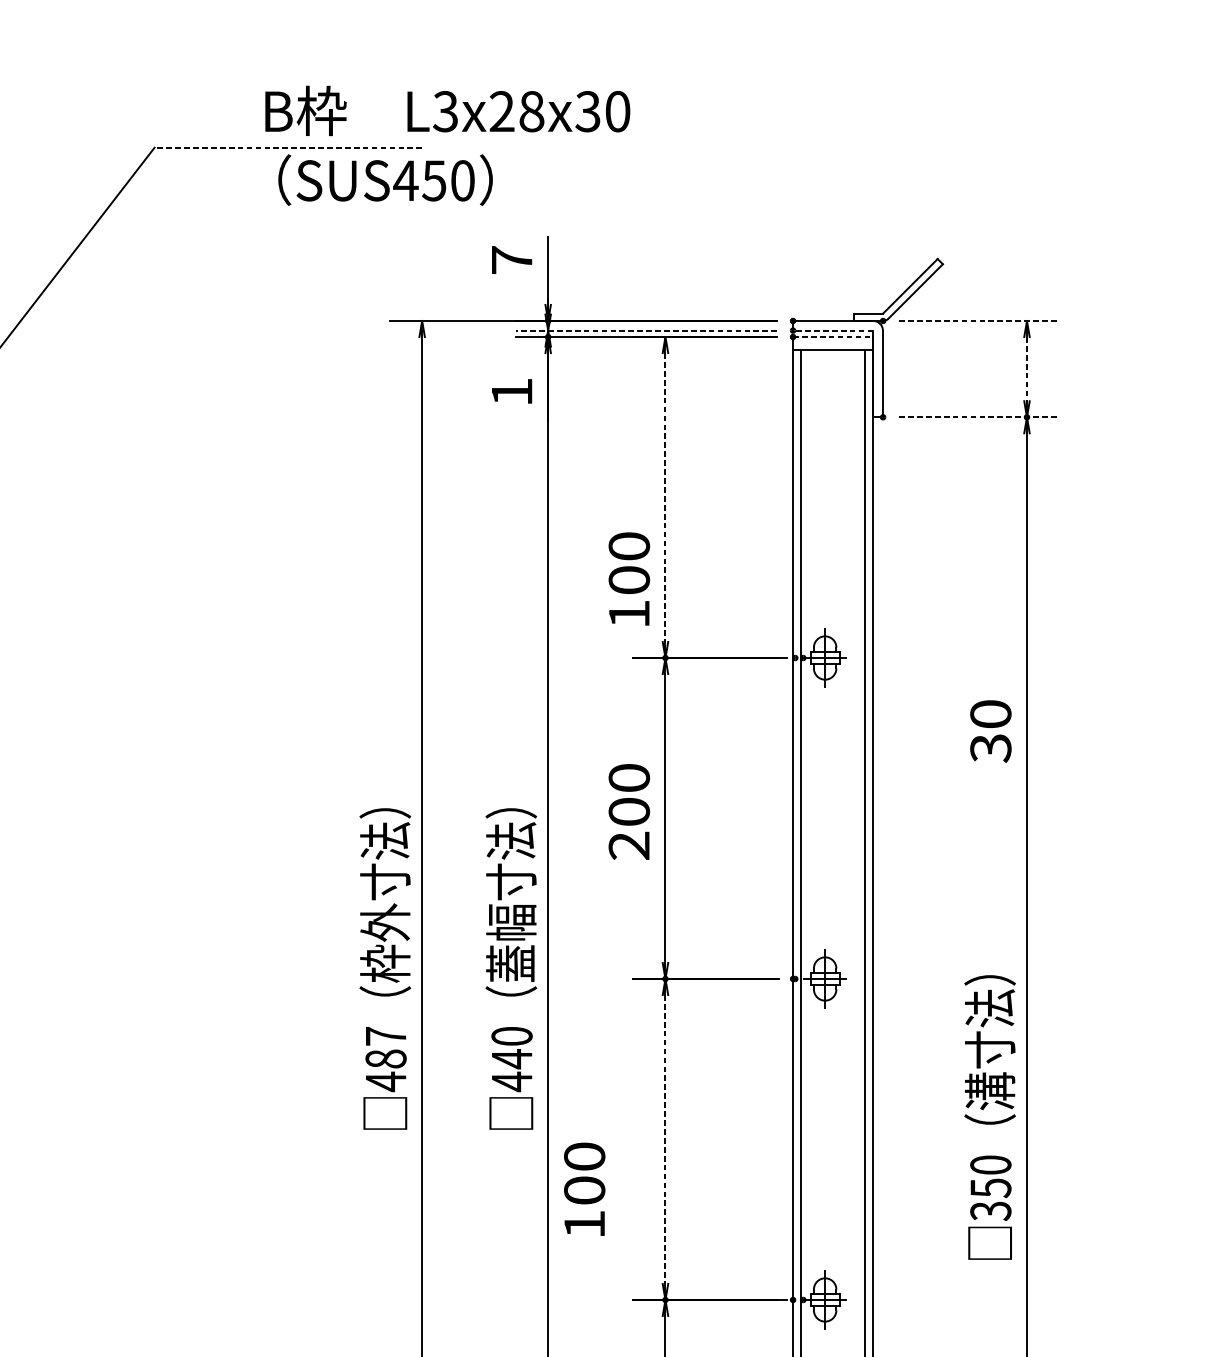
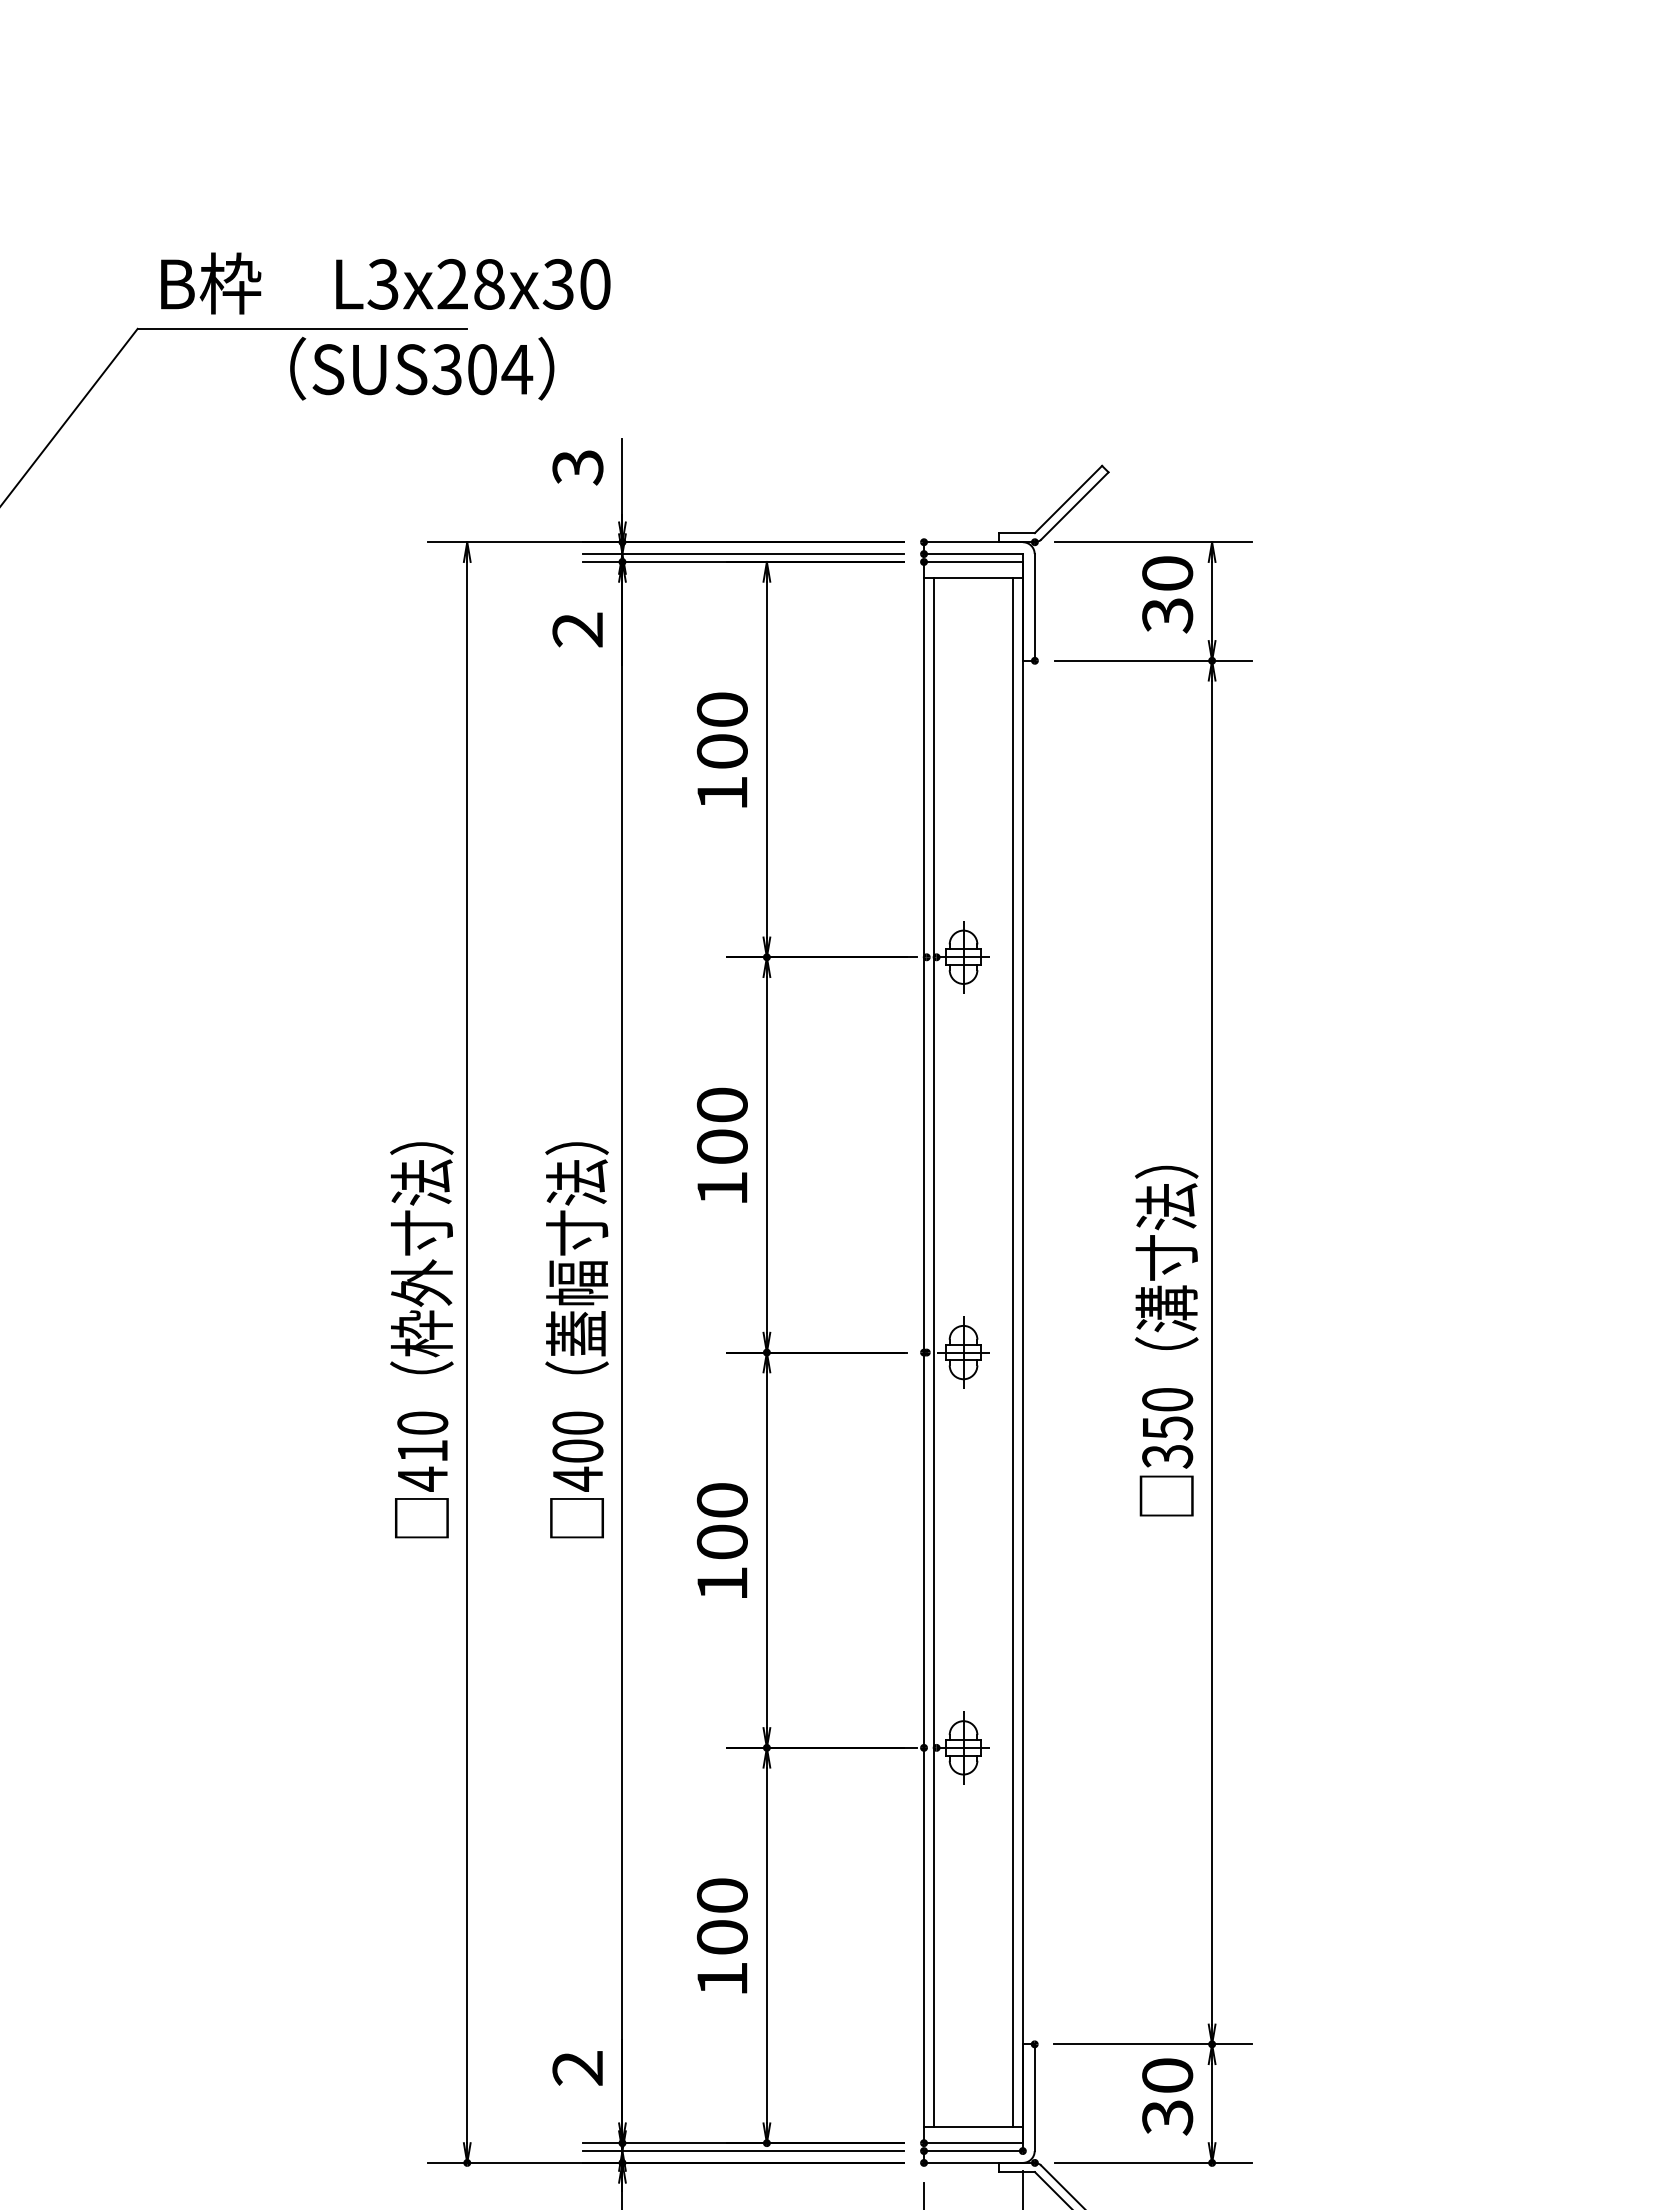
text: (447, 110) -> (385, 283), moved
line: (288, 147) -> (302, 328), dashed -> solid
text: (434, 180) -> (482, 369), SUS450 -> SUS304
text: (511, 260) -> (577, 467), 7 -> 3
line: (979, 321) -> (1153, 542), dashed -> solid
line: (646, 330) -> (743, 554), dashed -> solid
line: (832, 330) -> (972, 554), dashed -> solid
line: (833, 336) -> (973, 561), dashed -> solid
line: (1027, 369) -> (1212, 601), dashed -> solid
text: (511, 391) -> (577, 629), 1 -> 2
line: (979, 417) -> (1153, 660), dashed -> solid
line: (665, 497) -> (766, 759), dashed -> solid
text: (628, 578) -> (721, 749), moved
text: (990, 731) -> (1167, 594), moved
text: (628, 845) -> (721, 1188), 200 -> 100
text: (385, 1047) -> (422, 1436), 487 -> 410
text: (511, 1058) -> (577, 1450), 440 -> 400
text: (989, 1116) -> (1166, 1340), moved
line: (665, 1139) -> (766, 1550), dashed -> solid
text: (583, 1189) -> (721, 1540), moved

